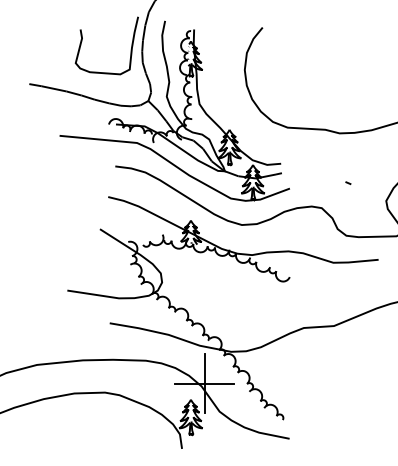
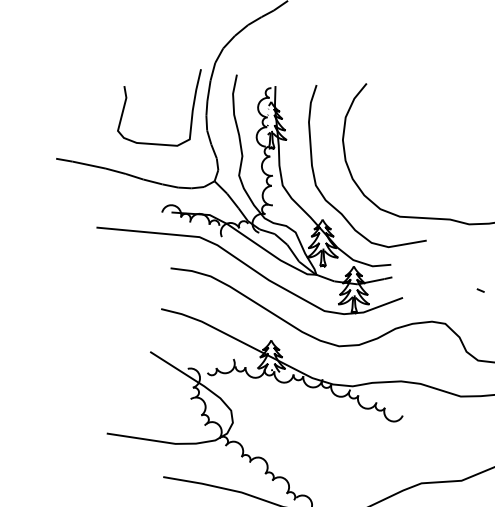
curve: (237, 118) -> (333, 204), added

